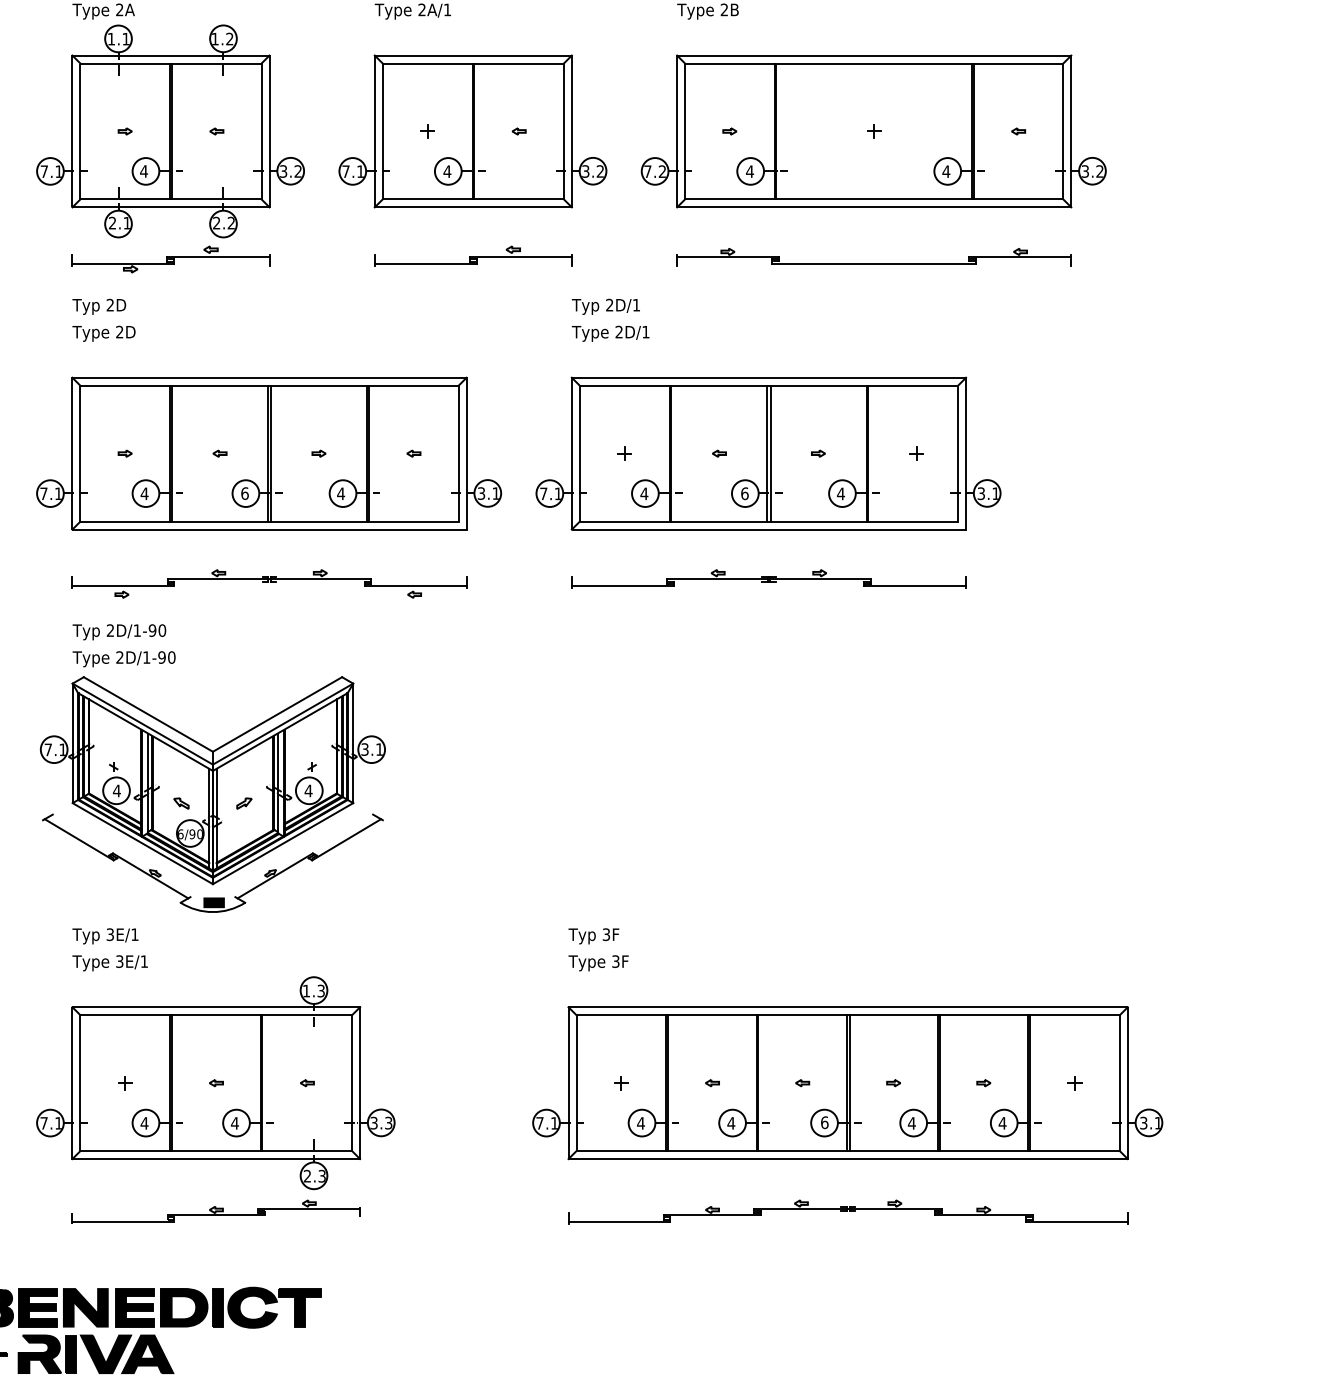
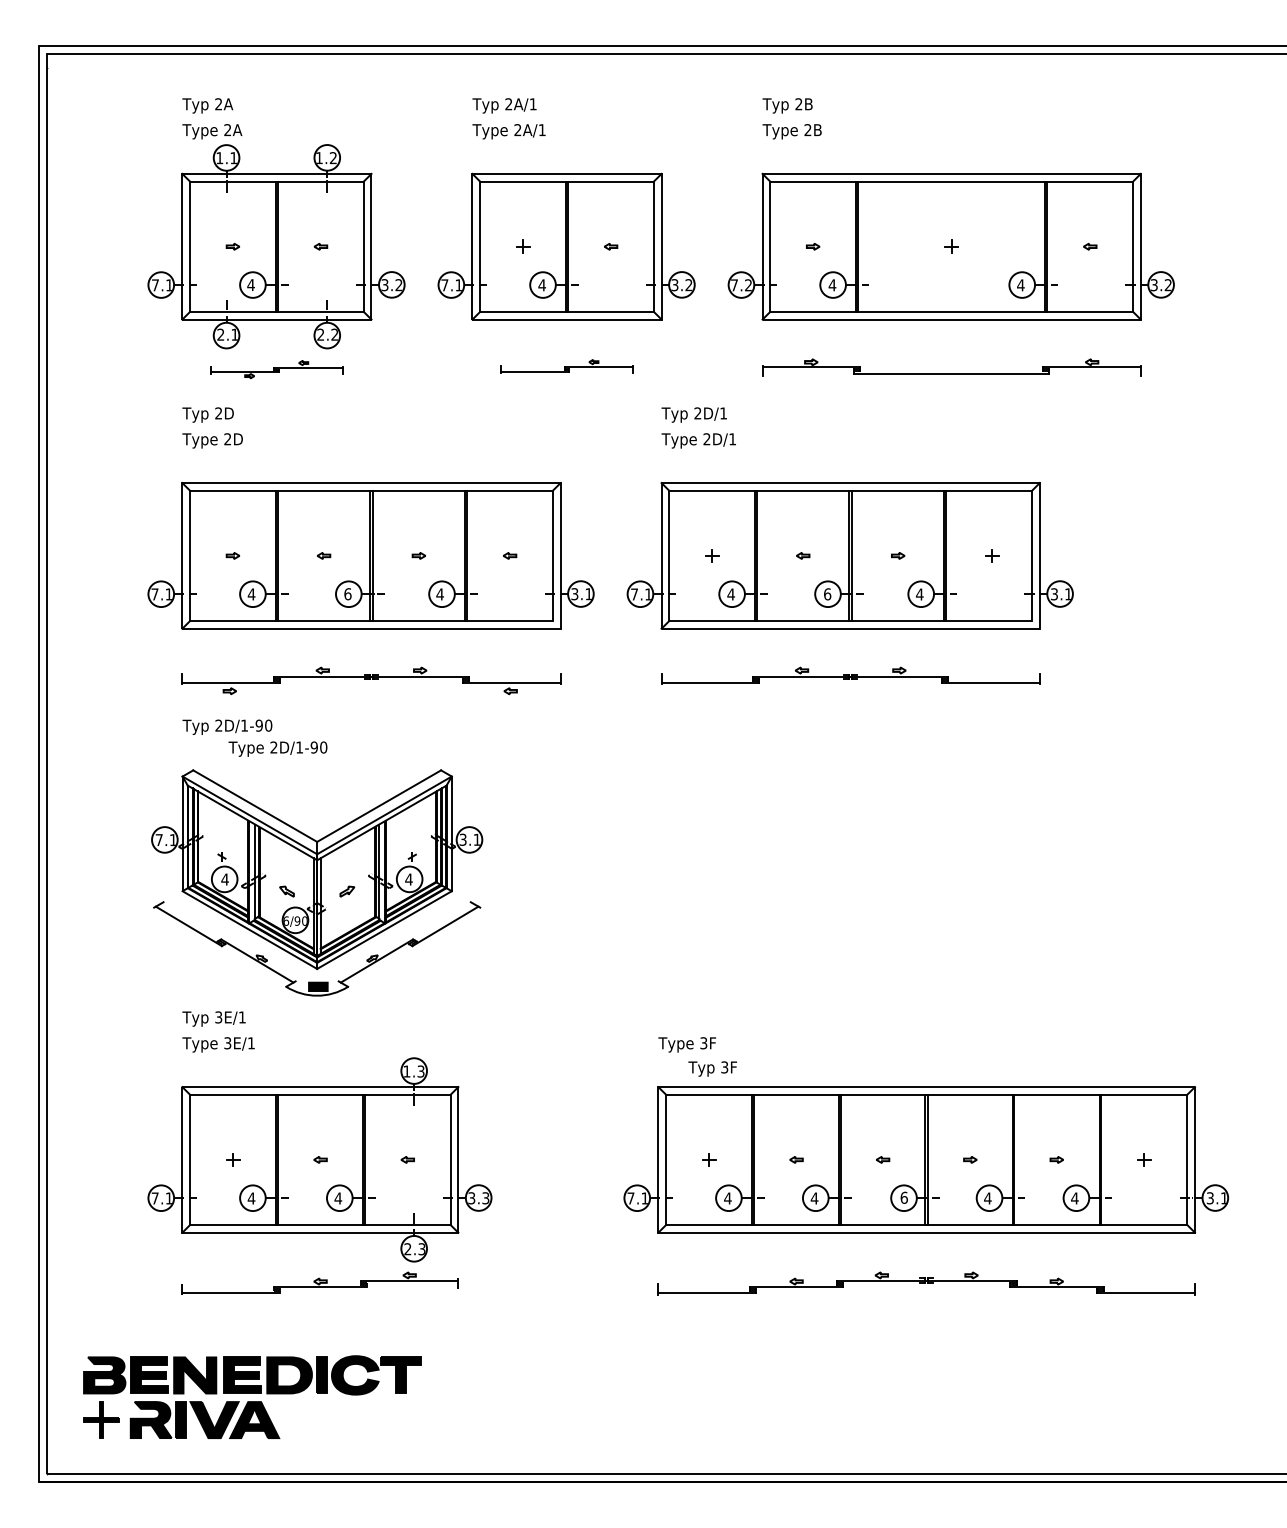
part: (472, 256) -> (566, 366), size x0.7
part: (170, 259) -> (276, 369), size x0.7
text: (123, 658) -> (277, 748), moved
text: (593, 935) -> (712, 1068), moved

